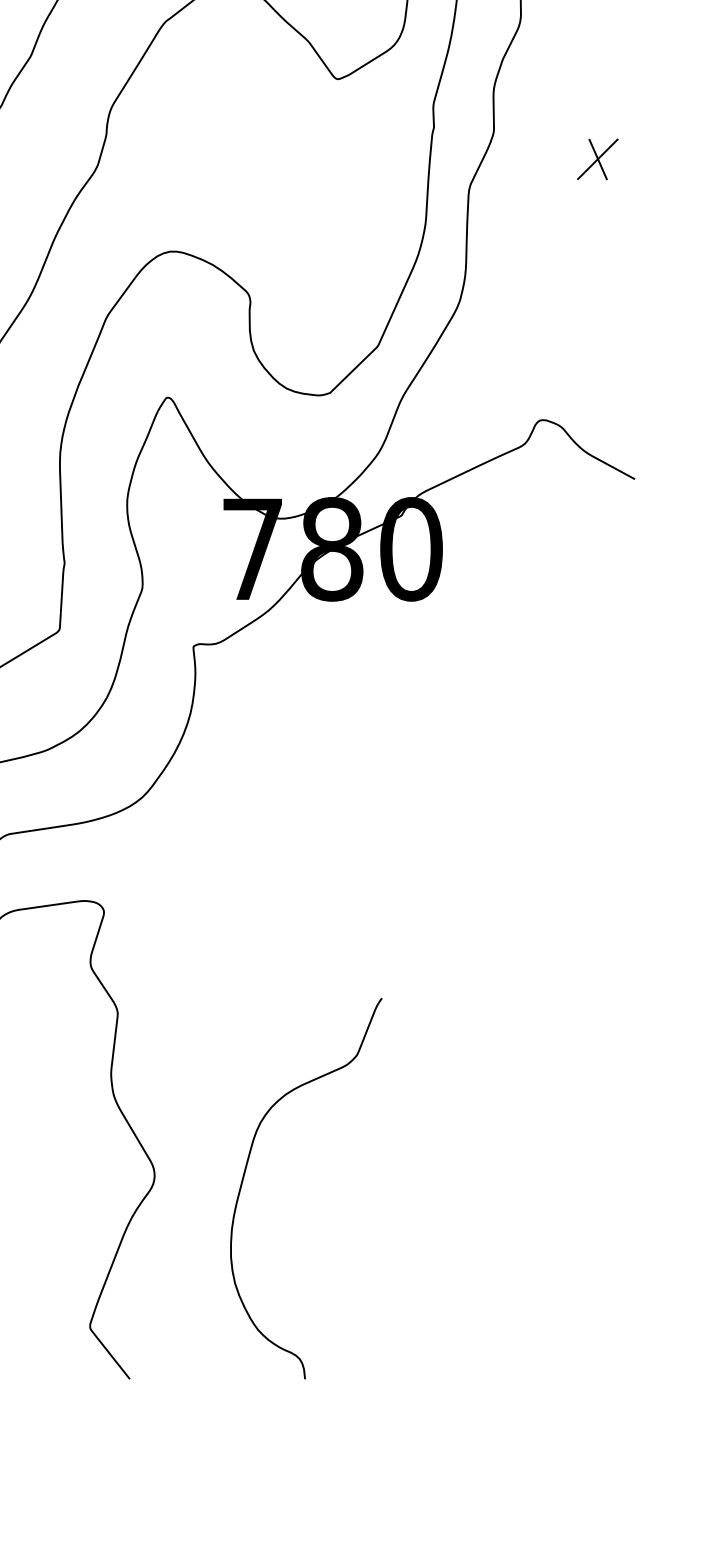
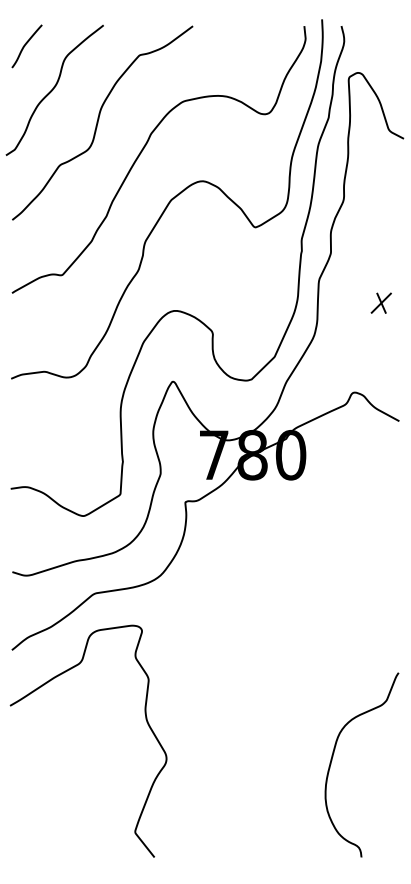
part: (596, 157) -> (380, 302), moved
curve: (247, 1170) -> (333, 756), moved

